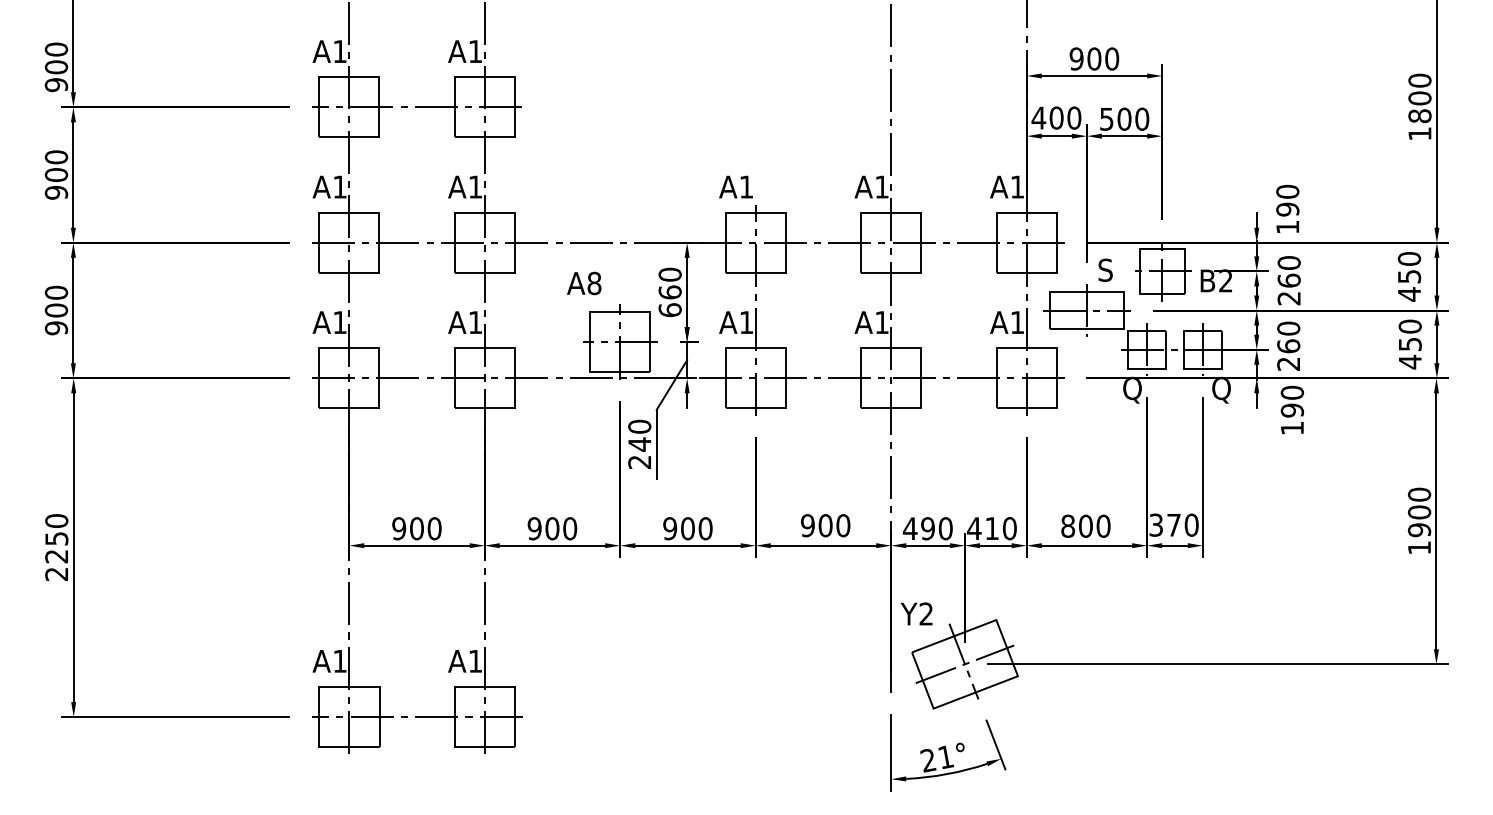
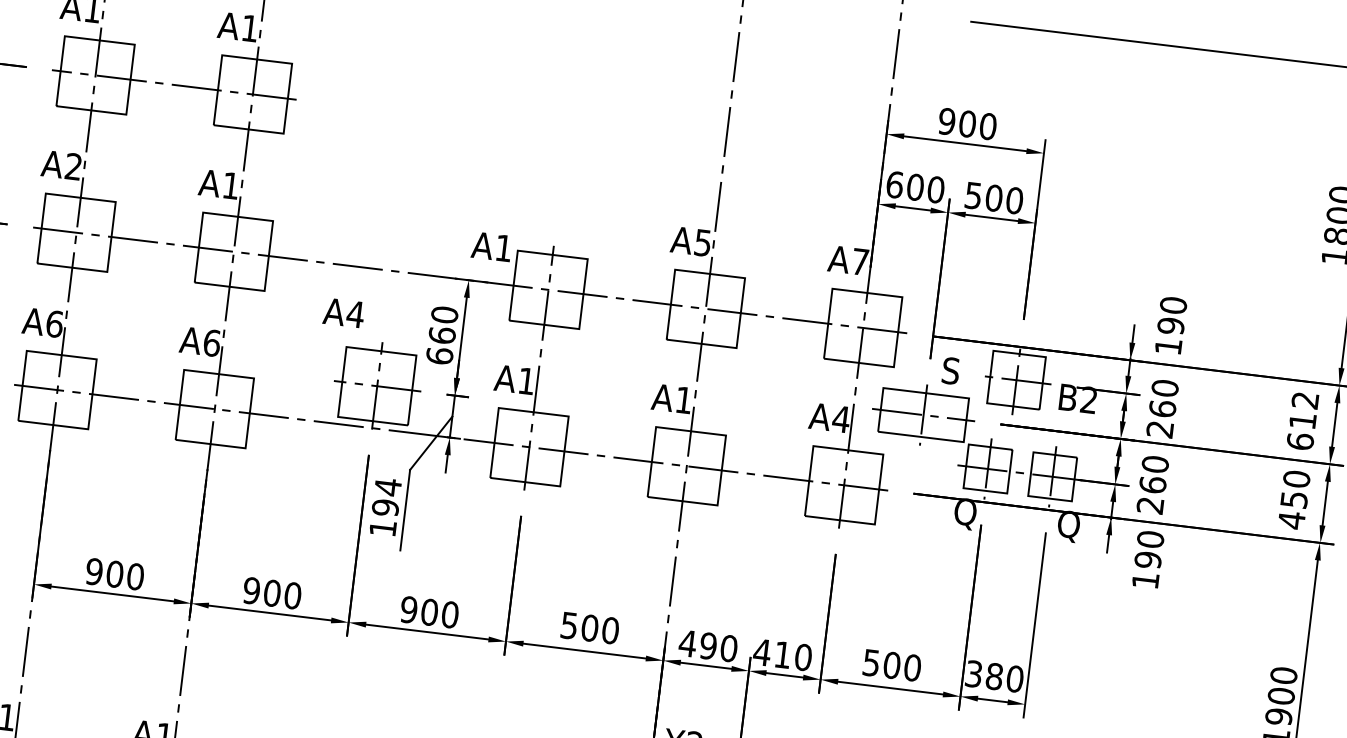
text: (1038, 117) -> (894, 184), 400 -> 600
text: (339, 186) -> (73, 166), A1 -> A2
text: (735, 186) -> (491, 246), moved
text: (881, 186) -> (702, 242), A1 -> A5
text: (1017, 186) -> (860, 261), A1 -> A7
text: (1409, 276) -> (1302, 420), 450 -> 612
text: (594, 283) -> (355, 314), A8 -> A4
text: (340, 322) -> (55, 324), A1 -> A6
text: (475, 322) -> (211, 343), A1 -> A6
text: (1017, 322) -> (841, 419), A1 -> A4
text: (639, 443) -> (385, 506), 240 -> 194
text: (1173, 524) -> (994, 675), 370 -> 380
text: (807, 525) -> (568, 625), 900 -> 500
text: (1068, 525) -> (871, 662), 800 -> 500

